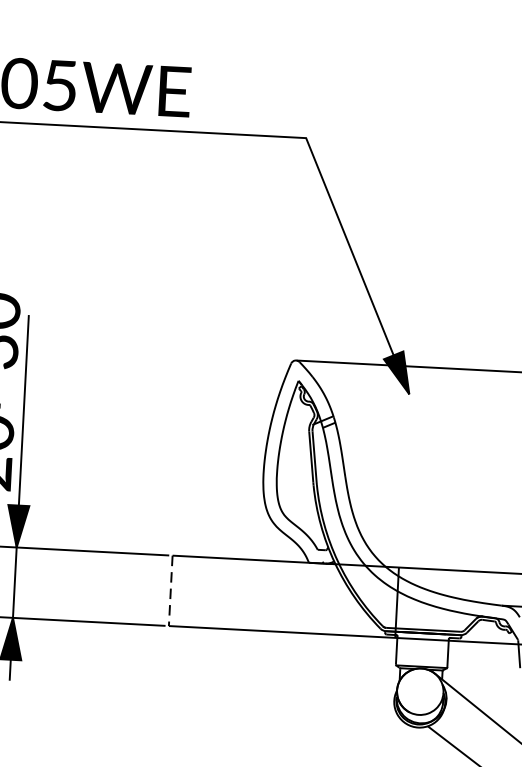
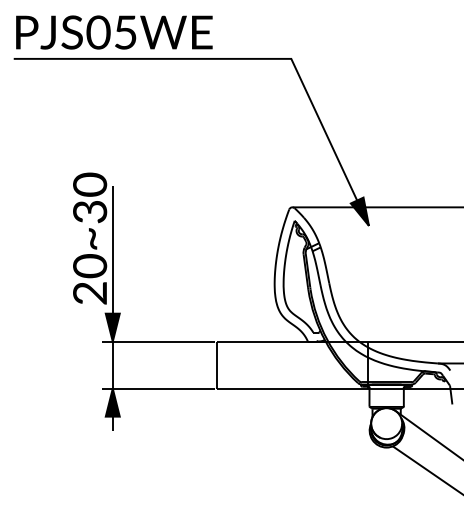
line: (170, 591) -> (216, 365), dashed -> solid

